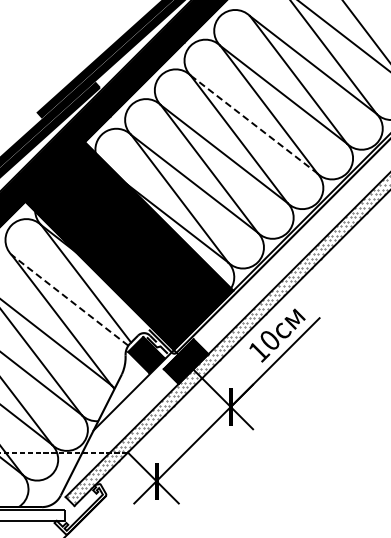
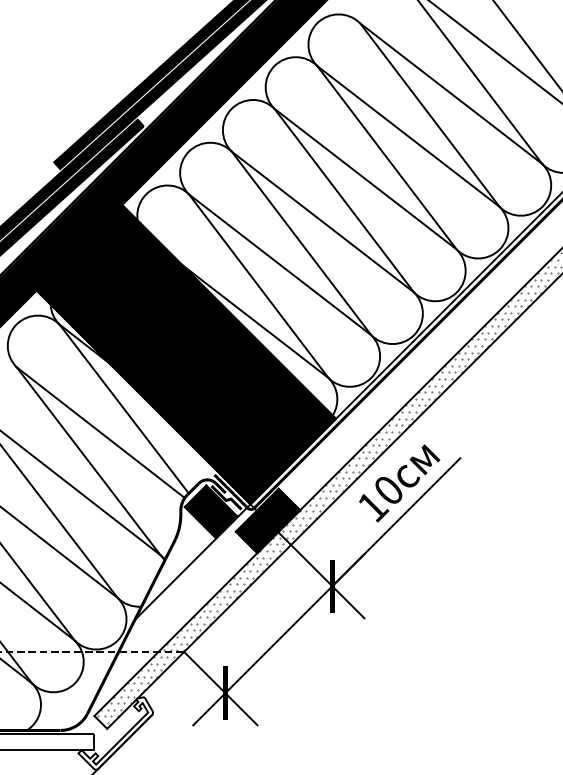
line: (253, 124) -> (365, 179), dashed -> solid
line: (70, 300) -> (101, 432), dashed -> solid

